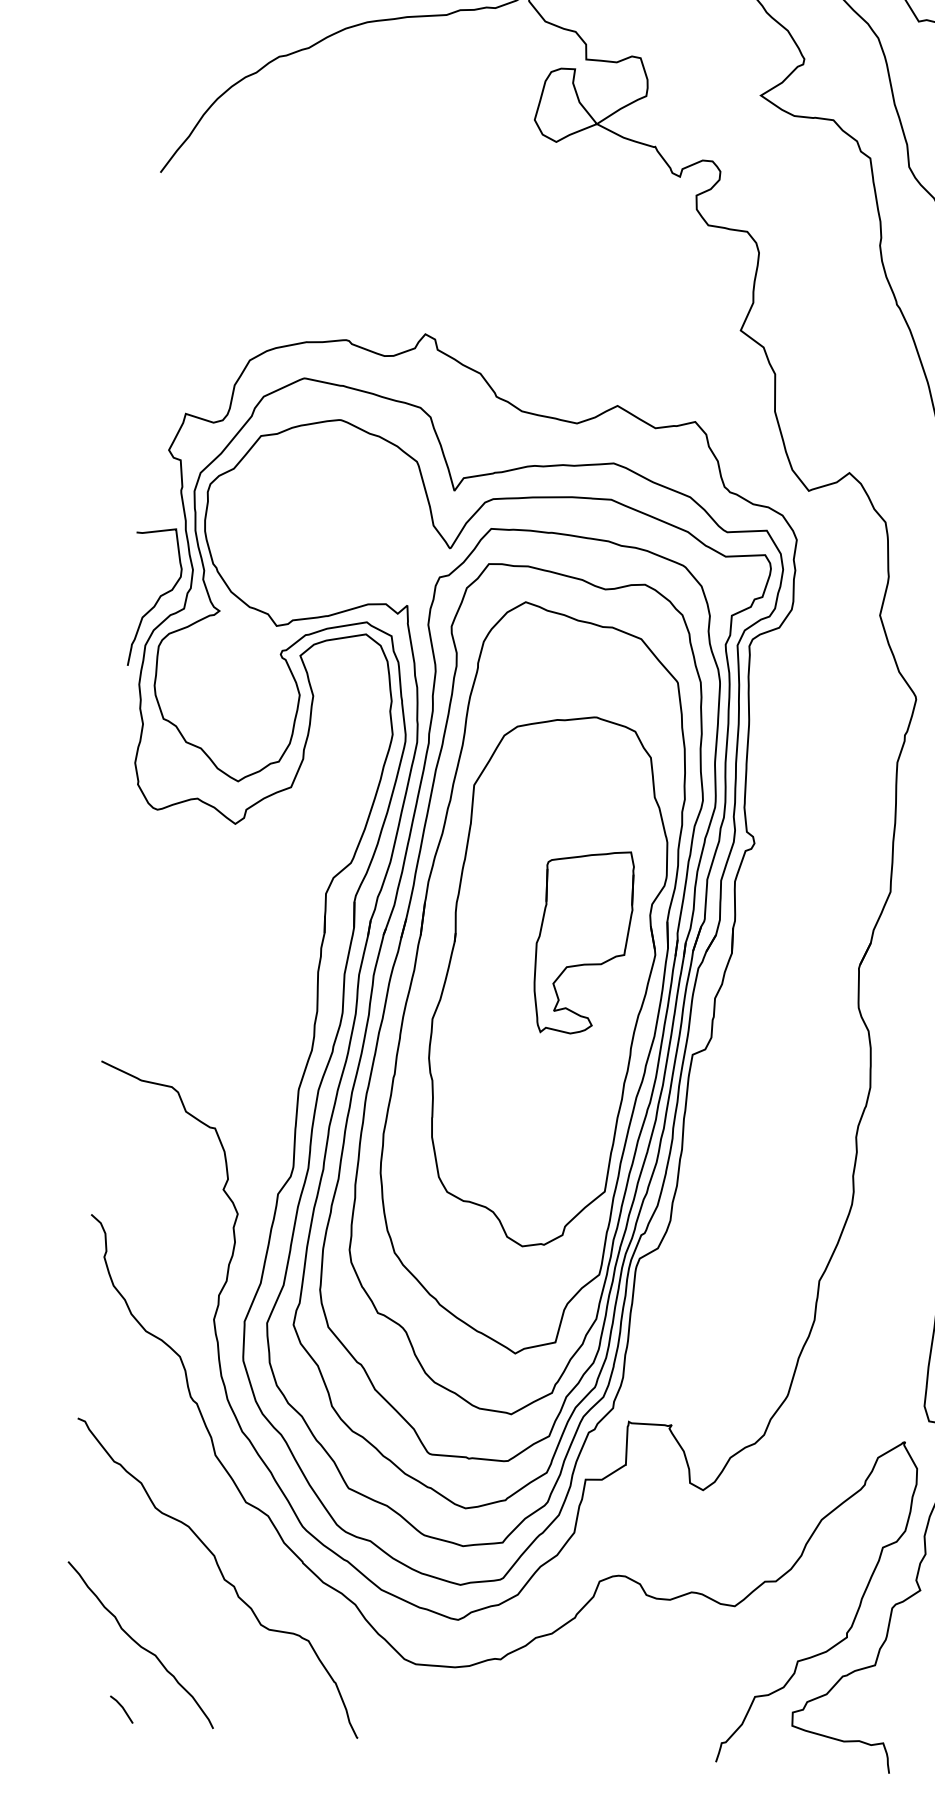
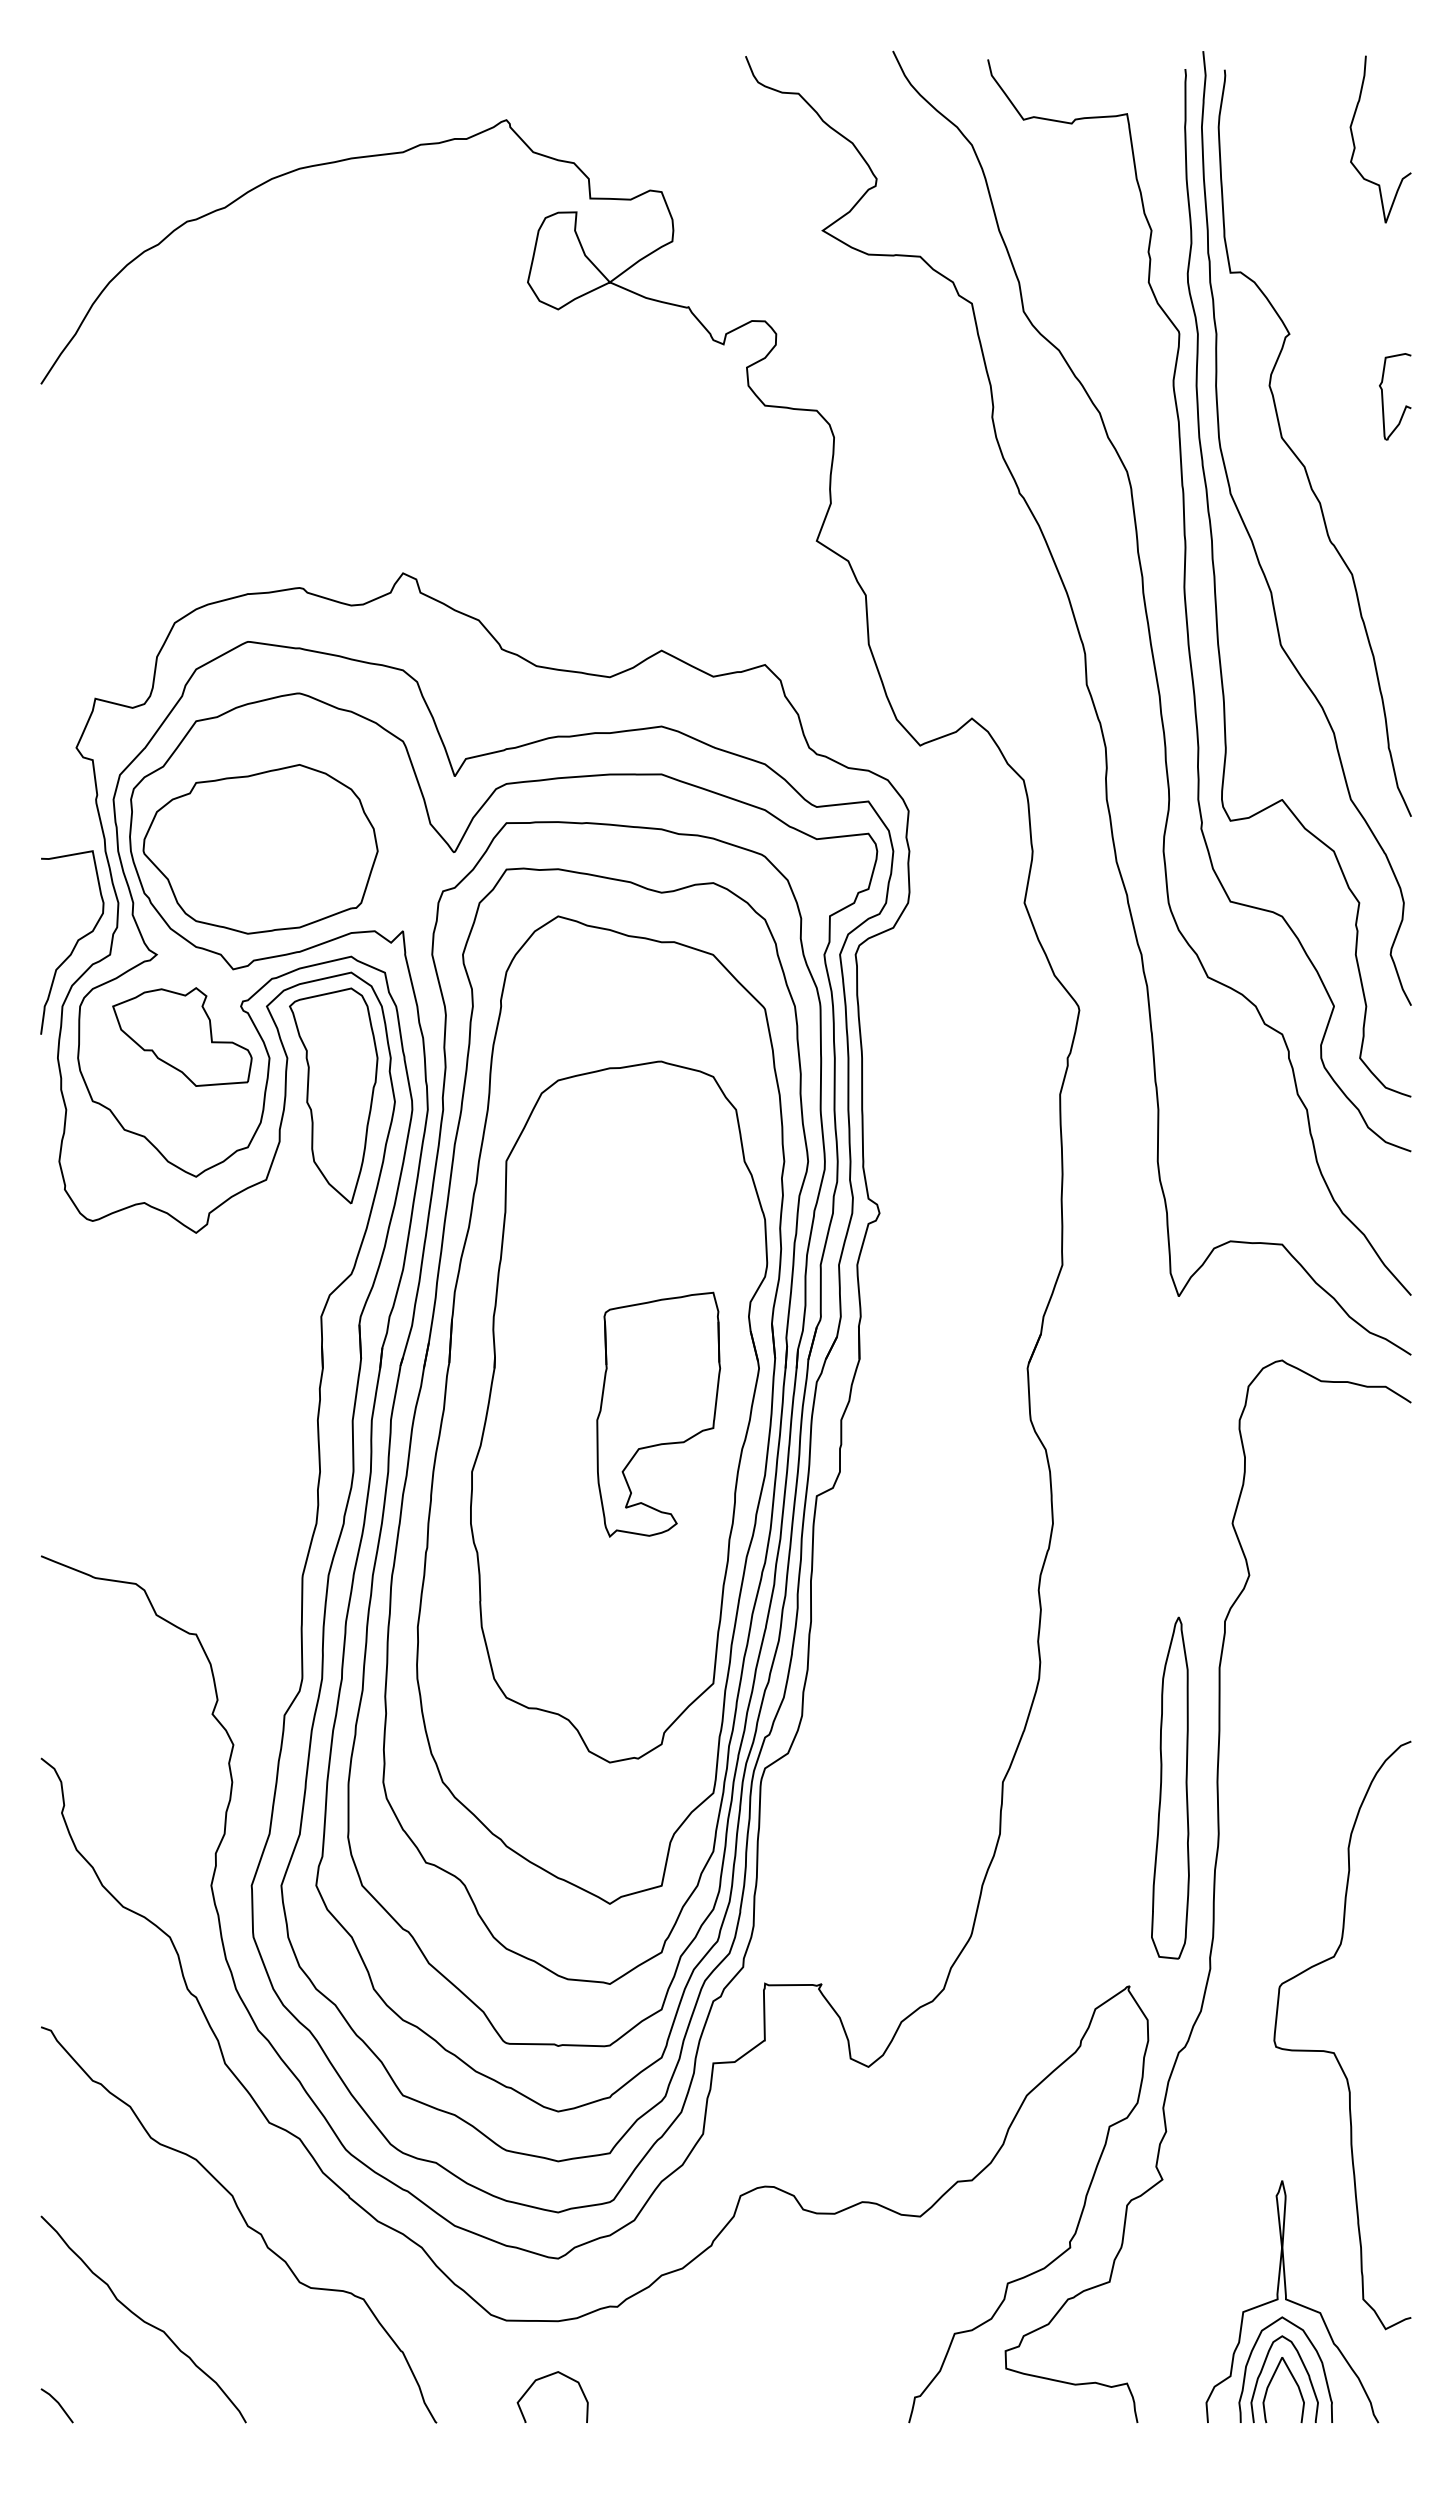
part: (303, 536) -> (260, 849), added
part: (234, 674) -> (182, 1036), added
part: (346, 726) -> (333, 1095), added
part: (583, 941) -> (658, 1414), moved
line: (122, 1707) -> (57, 2403), moved
curve: (443, 1709) -> (546, 2377), added

